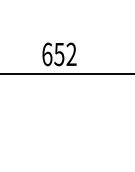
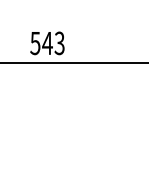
text: (59, 54) -> (47, 43), 652 -> 543

